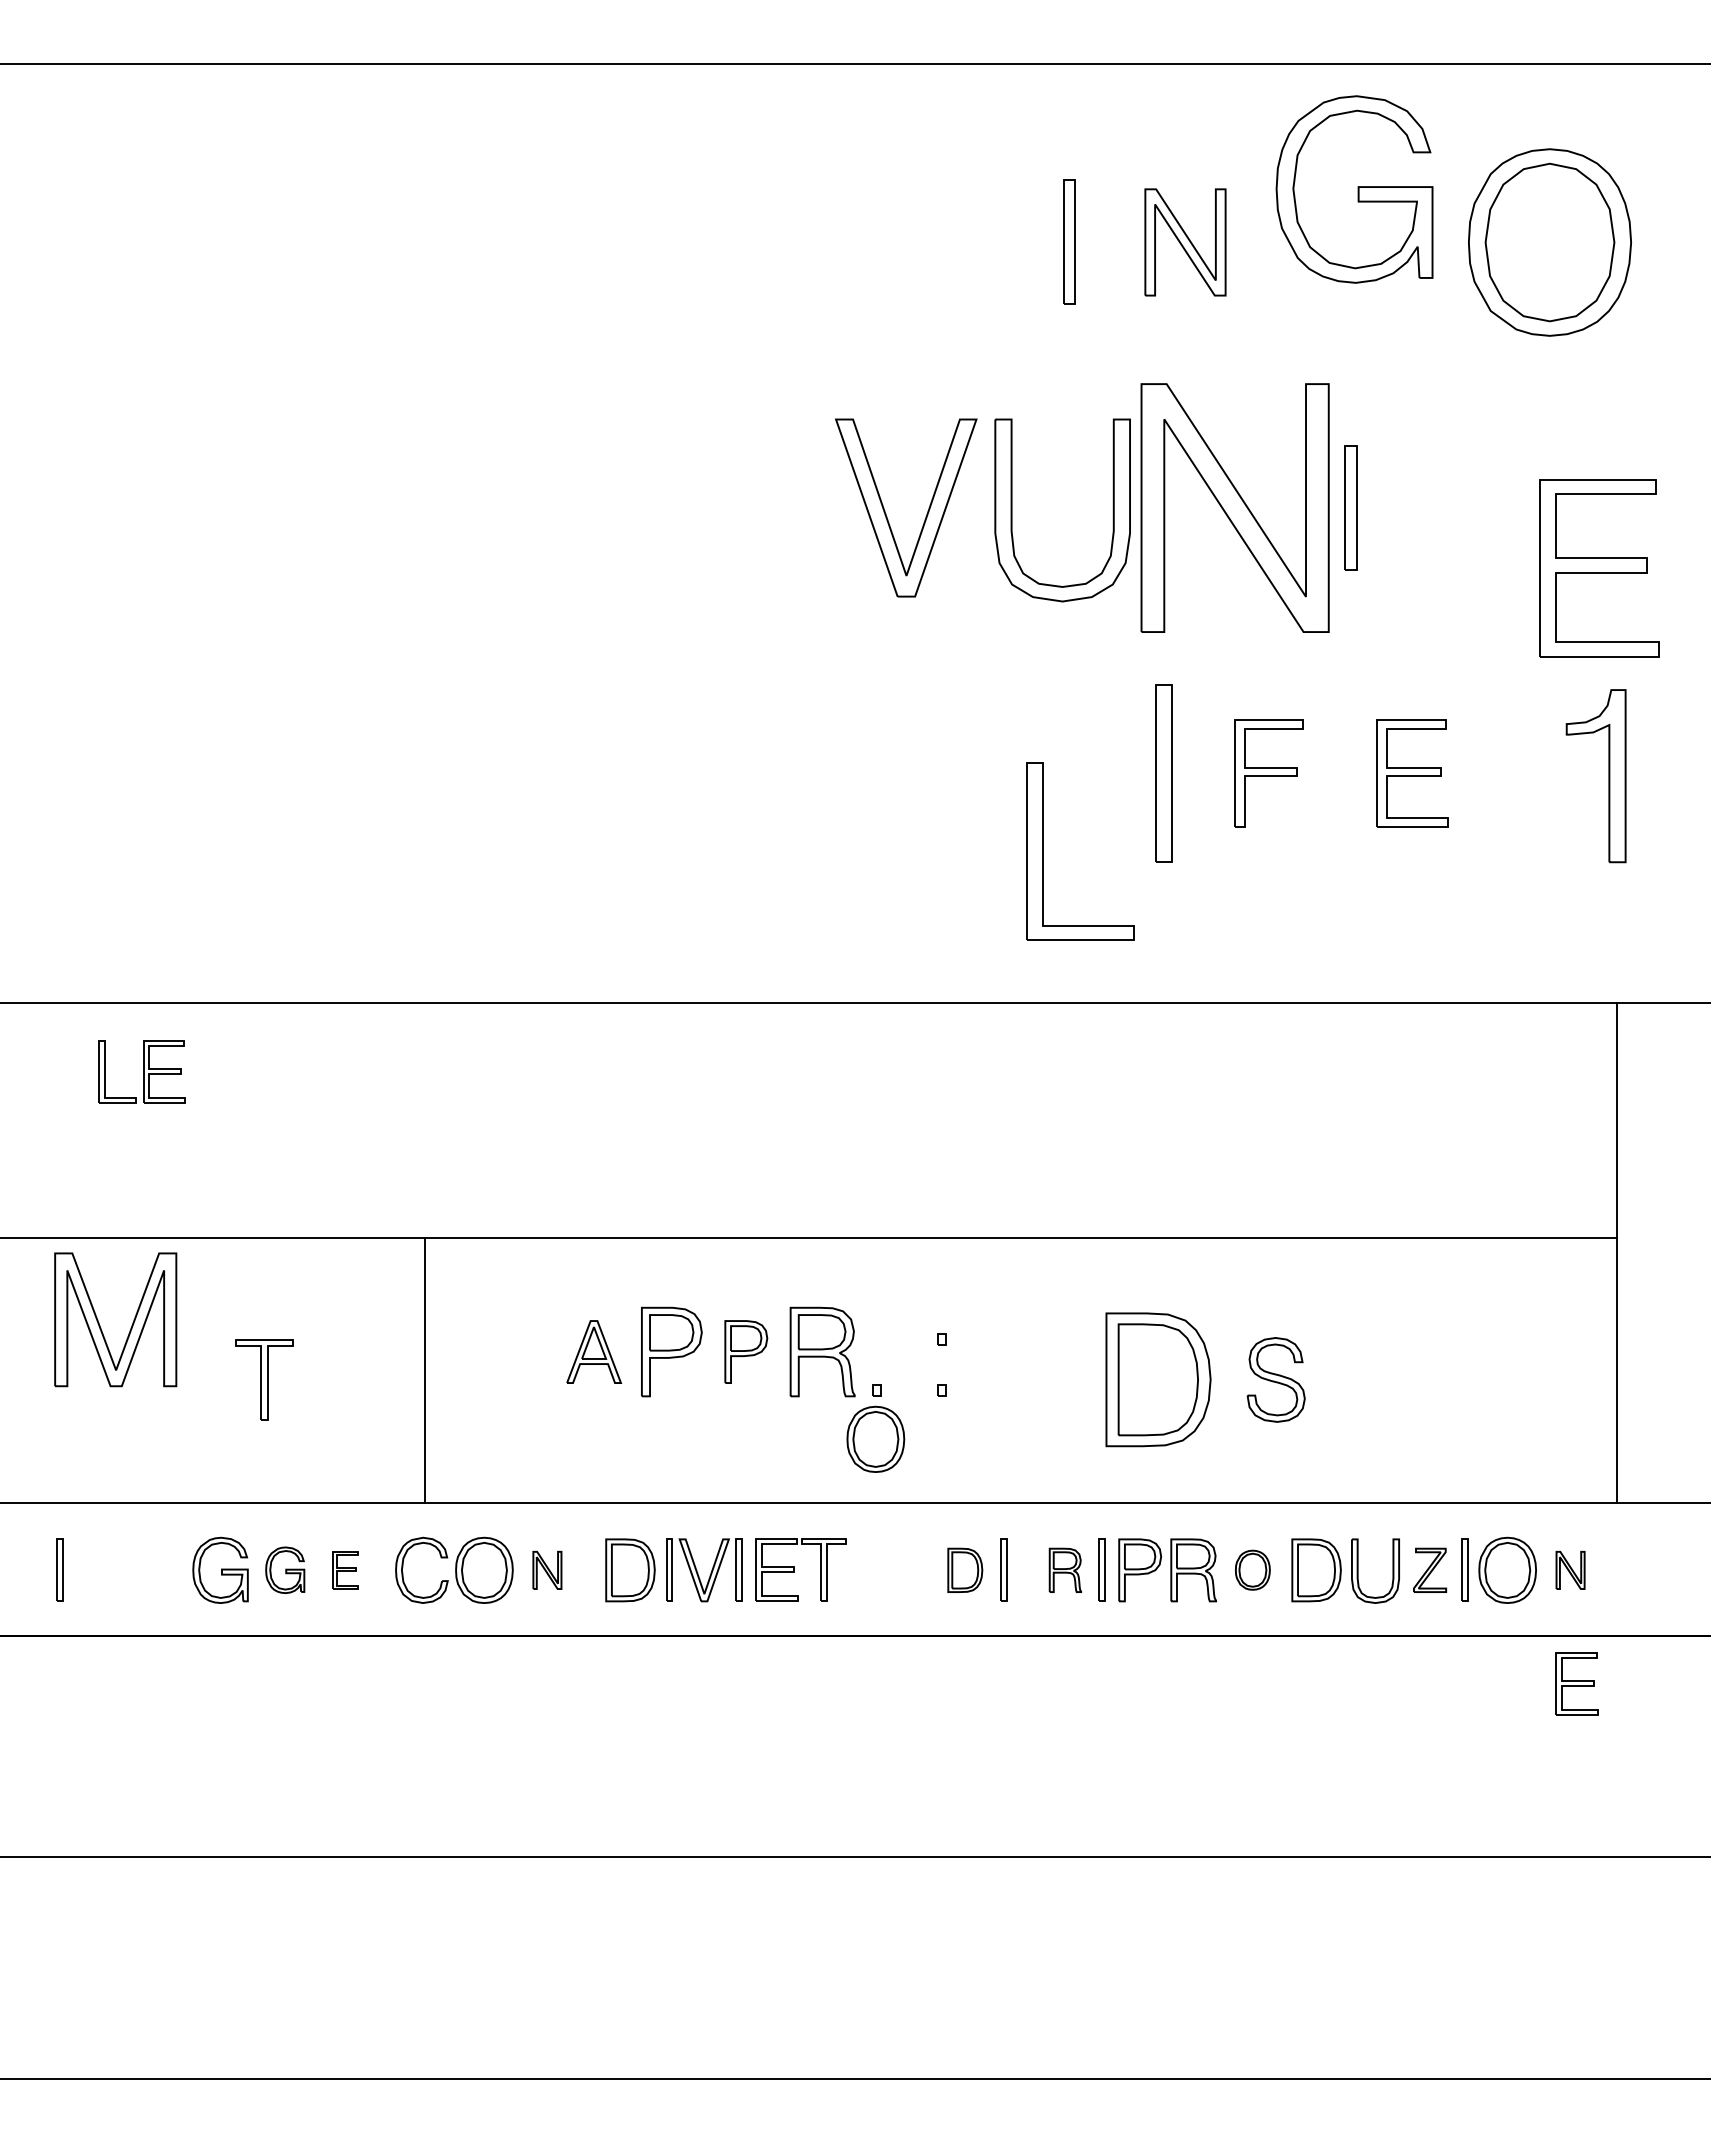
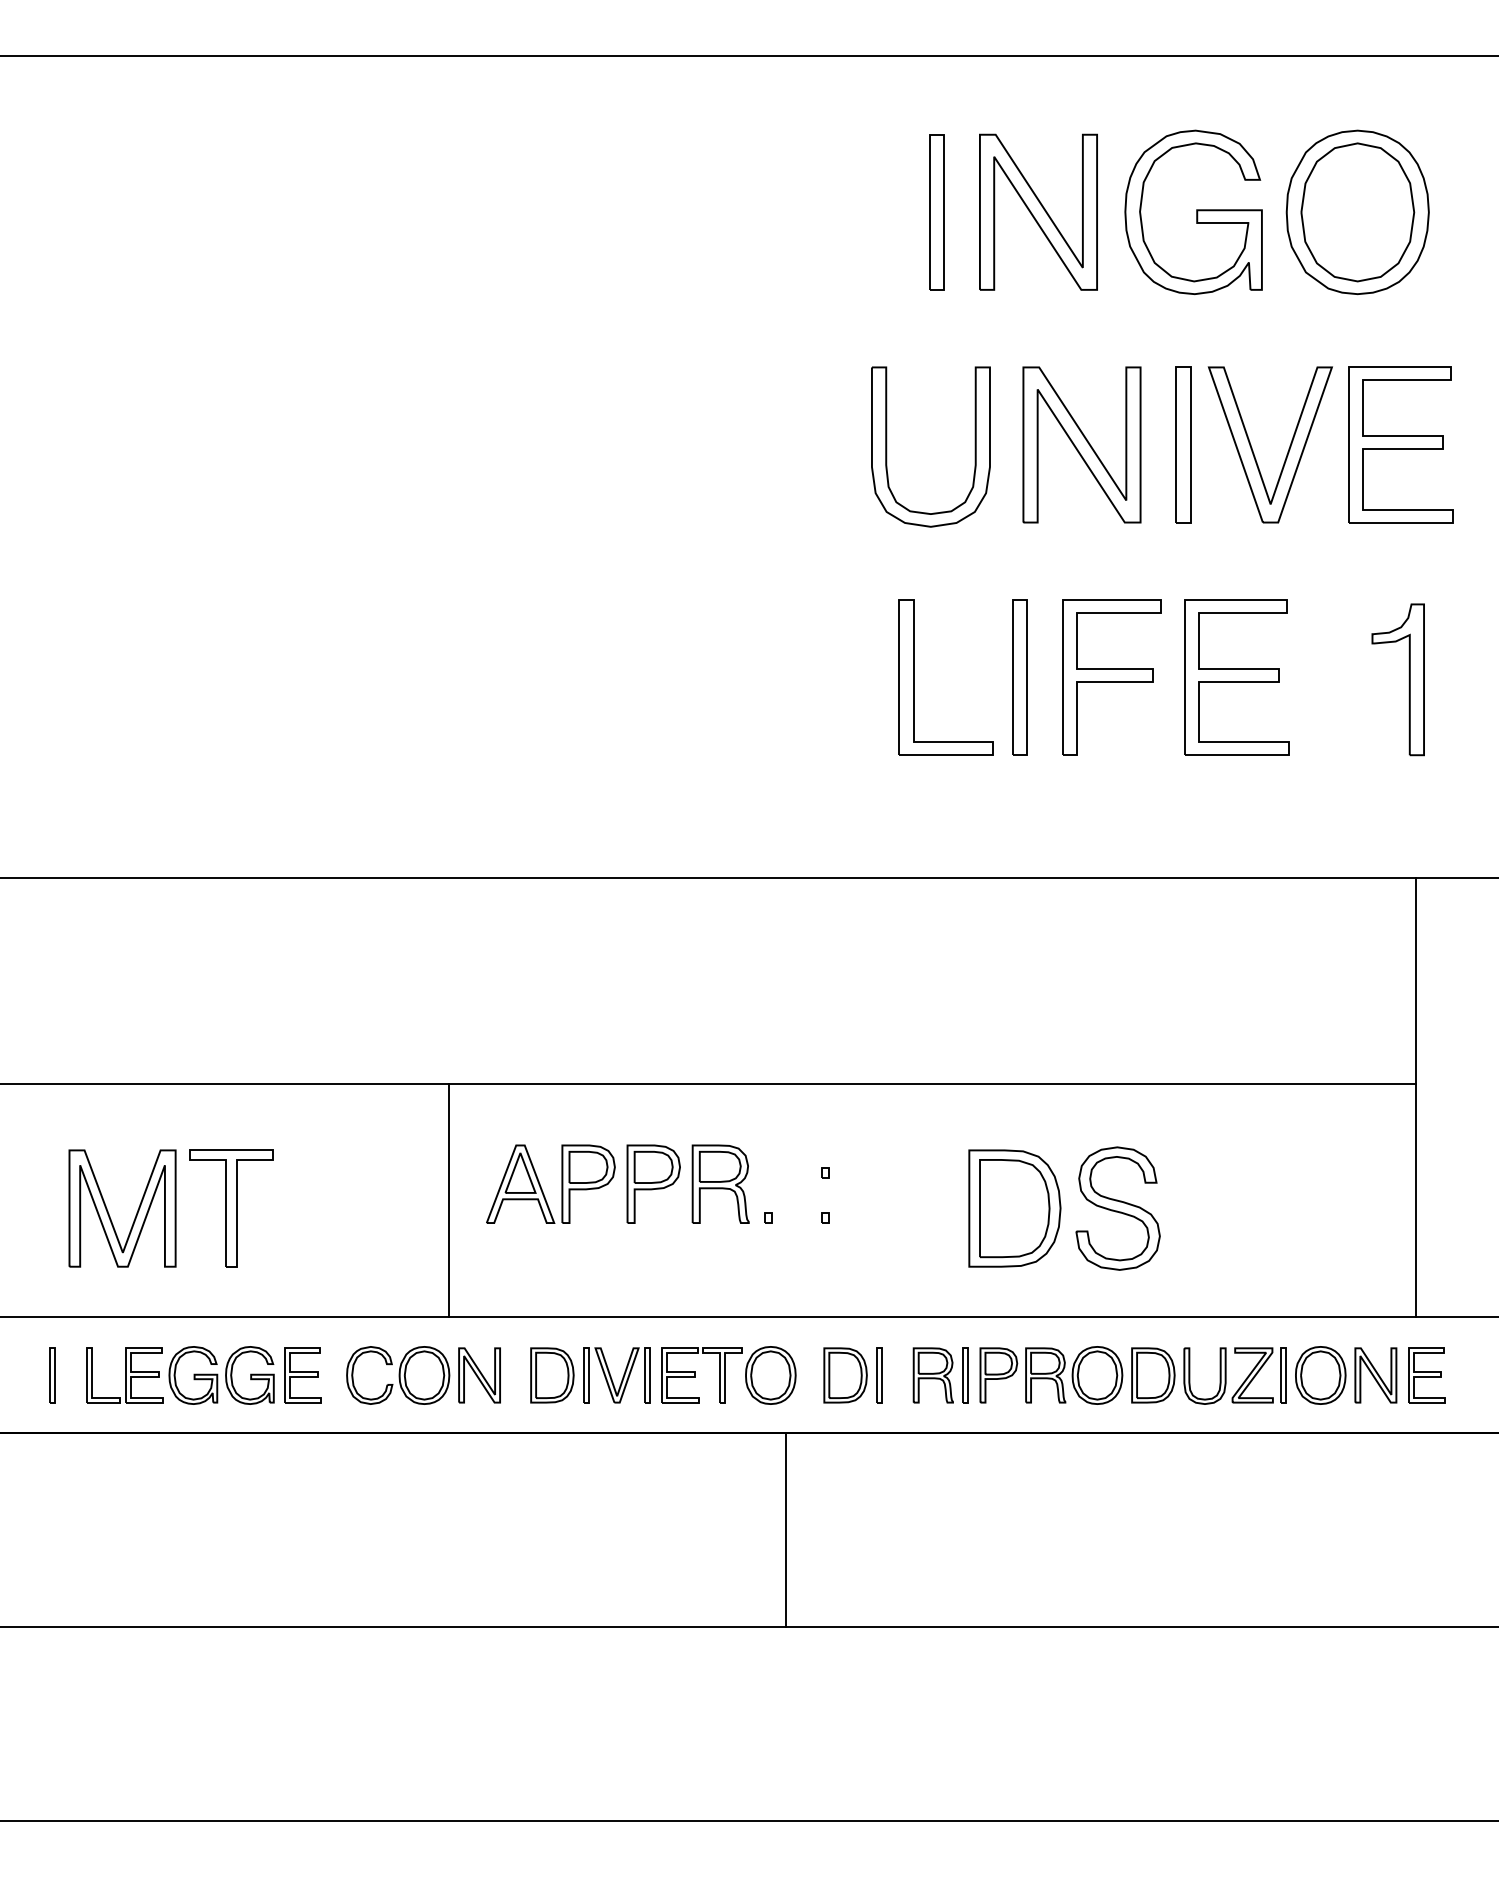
part: (1354, 189) -> (1193, 212), moved
part: (1069, 242) -> (936, 212), size x1.43
part: (1185, 242) -> (1038, 212), size x1.67
part: (1234, 507) -> (1081, 444), size x0.71
part: (1350, 508) -> (1183, 445), size x1.43
part: (886, 513) -> (1253, 449), moved
part: (1599, 568) -> (1401, 445), moved
part: (1268, 773) -> (1111, 677), size x1.67
part: (1412, 773) -> (1237, 677), size x1.67
part: (1043, 851) -> (914, 677), moved
part: (141, 1071) -> (124, 1374), moved
part: (100, 1325) -> (109, 1213), moved
part: (593, 1351) -> (520, 1183), size x1.43
part: (746, 1351) -> (654, 1183), size x1.43
line: (424, 1370) -> (448, 1200), moved
part: (264, 1379) -> (231, 1208), size x1.67
part: (1275, 1379) -> (1117, 1208), size x1.67
part: (875, 1438) -> (770, 1374), moved
part: (285, 1569) -> (250, 1374), size x1.43
part: (345, 1569) -> (302, 1374), size x1.67
part: (1252, 1569) -> (1097, 1374), size x1.67
part: (547, 1570) -> (479, 1375), size x1.67
part: (965, 1570) -> (845, 1375), size x1.43
part: (1065, 1570) -> (933, 1375), size x1.43
part: (1429, 1570) -> (1252, 1375), size x1.43
part: (1570, 1570) -> (1375, 1375), size x1.67
part: (1576, 1683) -> (1426, 1374), moved
line: (897, 1746) -> (786, 1529), added

